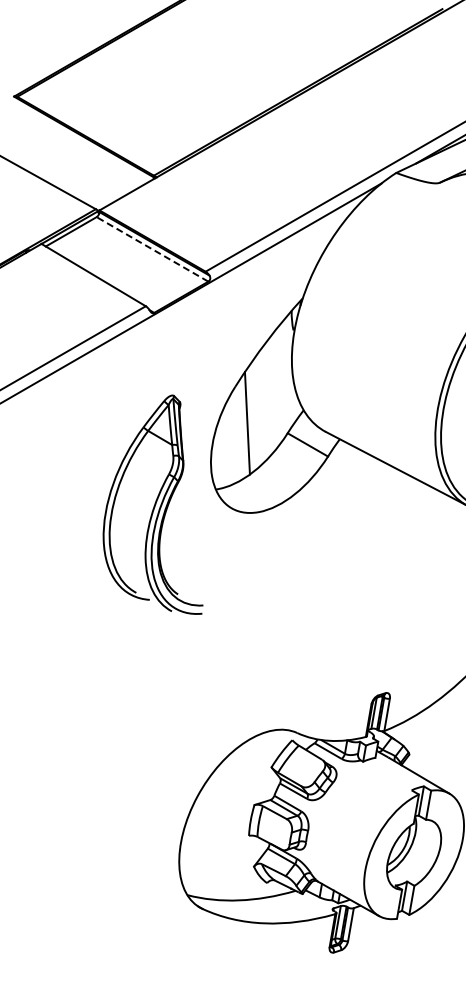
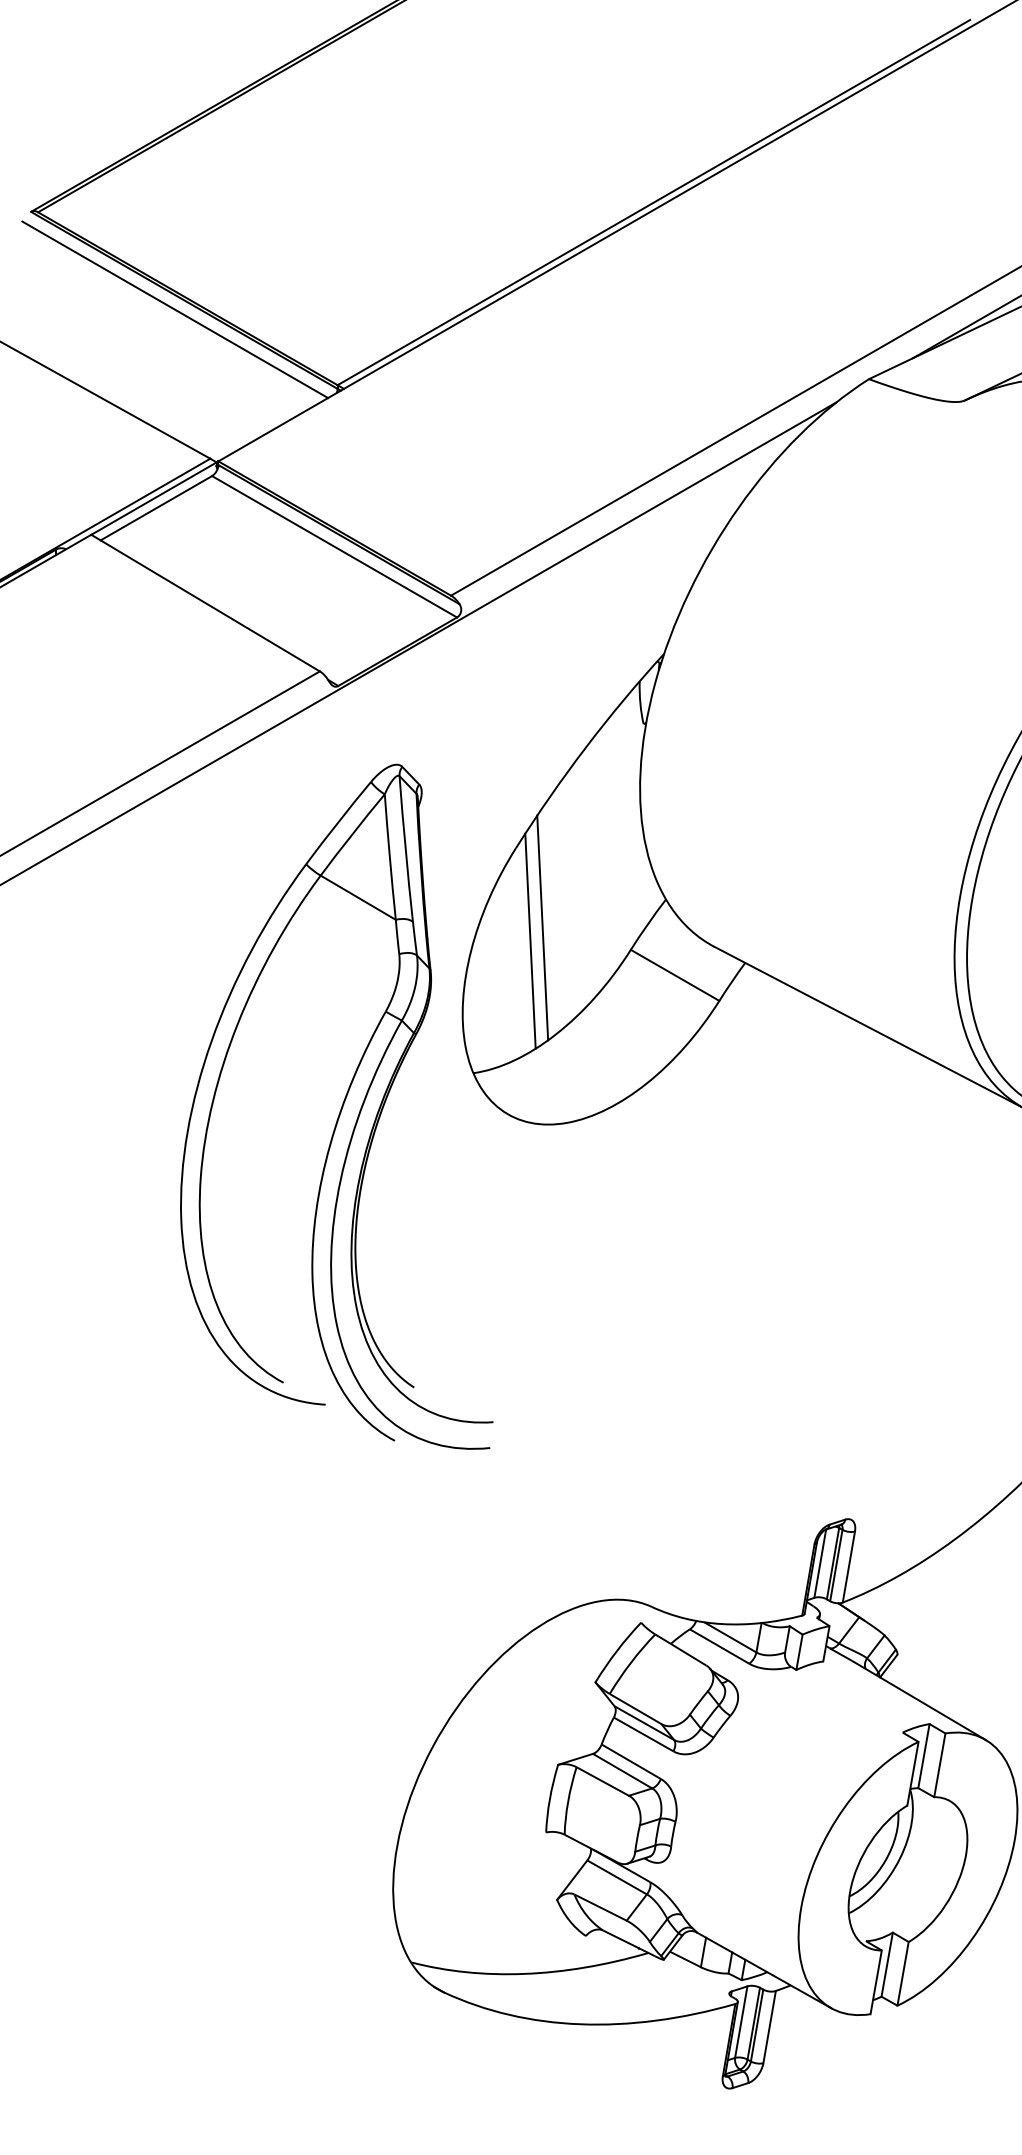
line: (79, 141) -> (174, 310), added
line: (152, 249) -> (334, 546), dashed -> solid
line: (241, 429) -> (529, 941), added
part: (152, 504) -> (334, 1105), size x1.43

